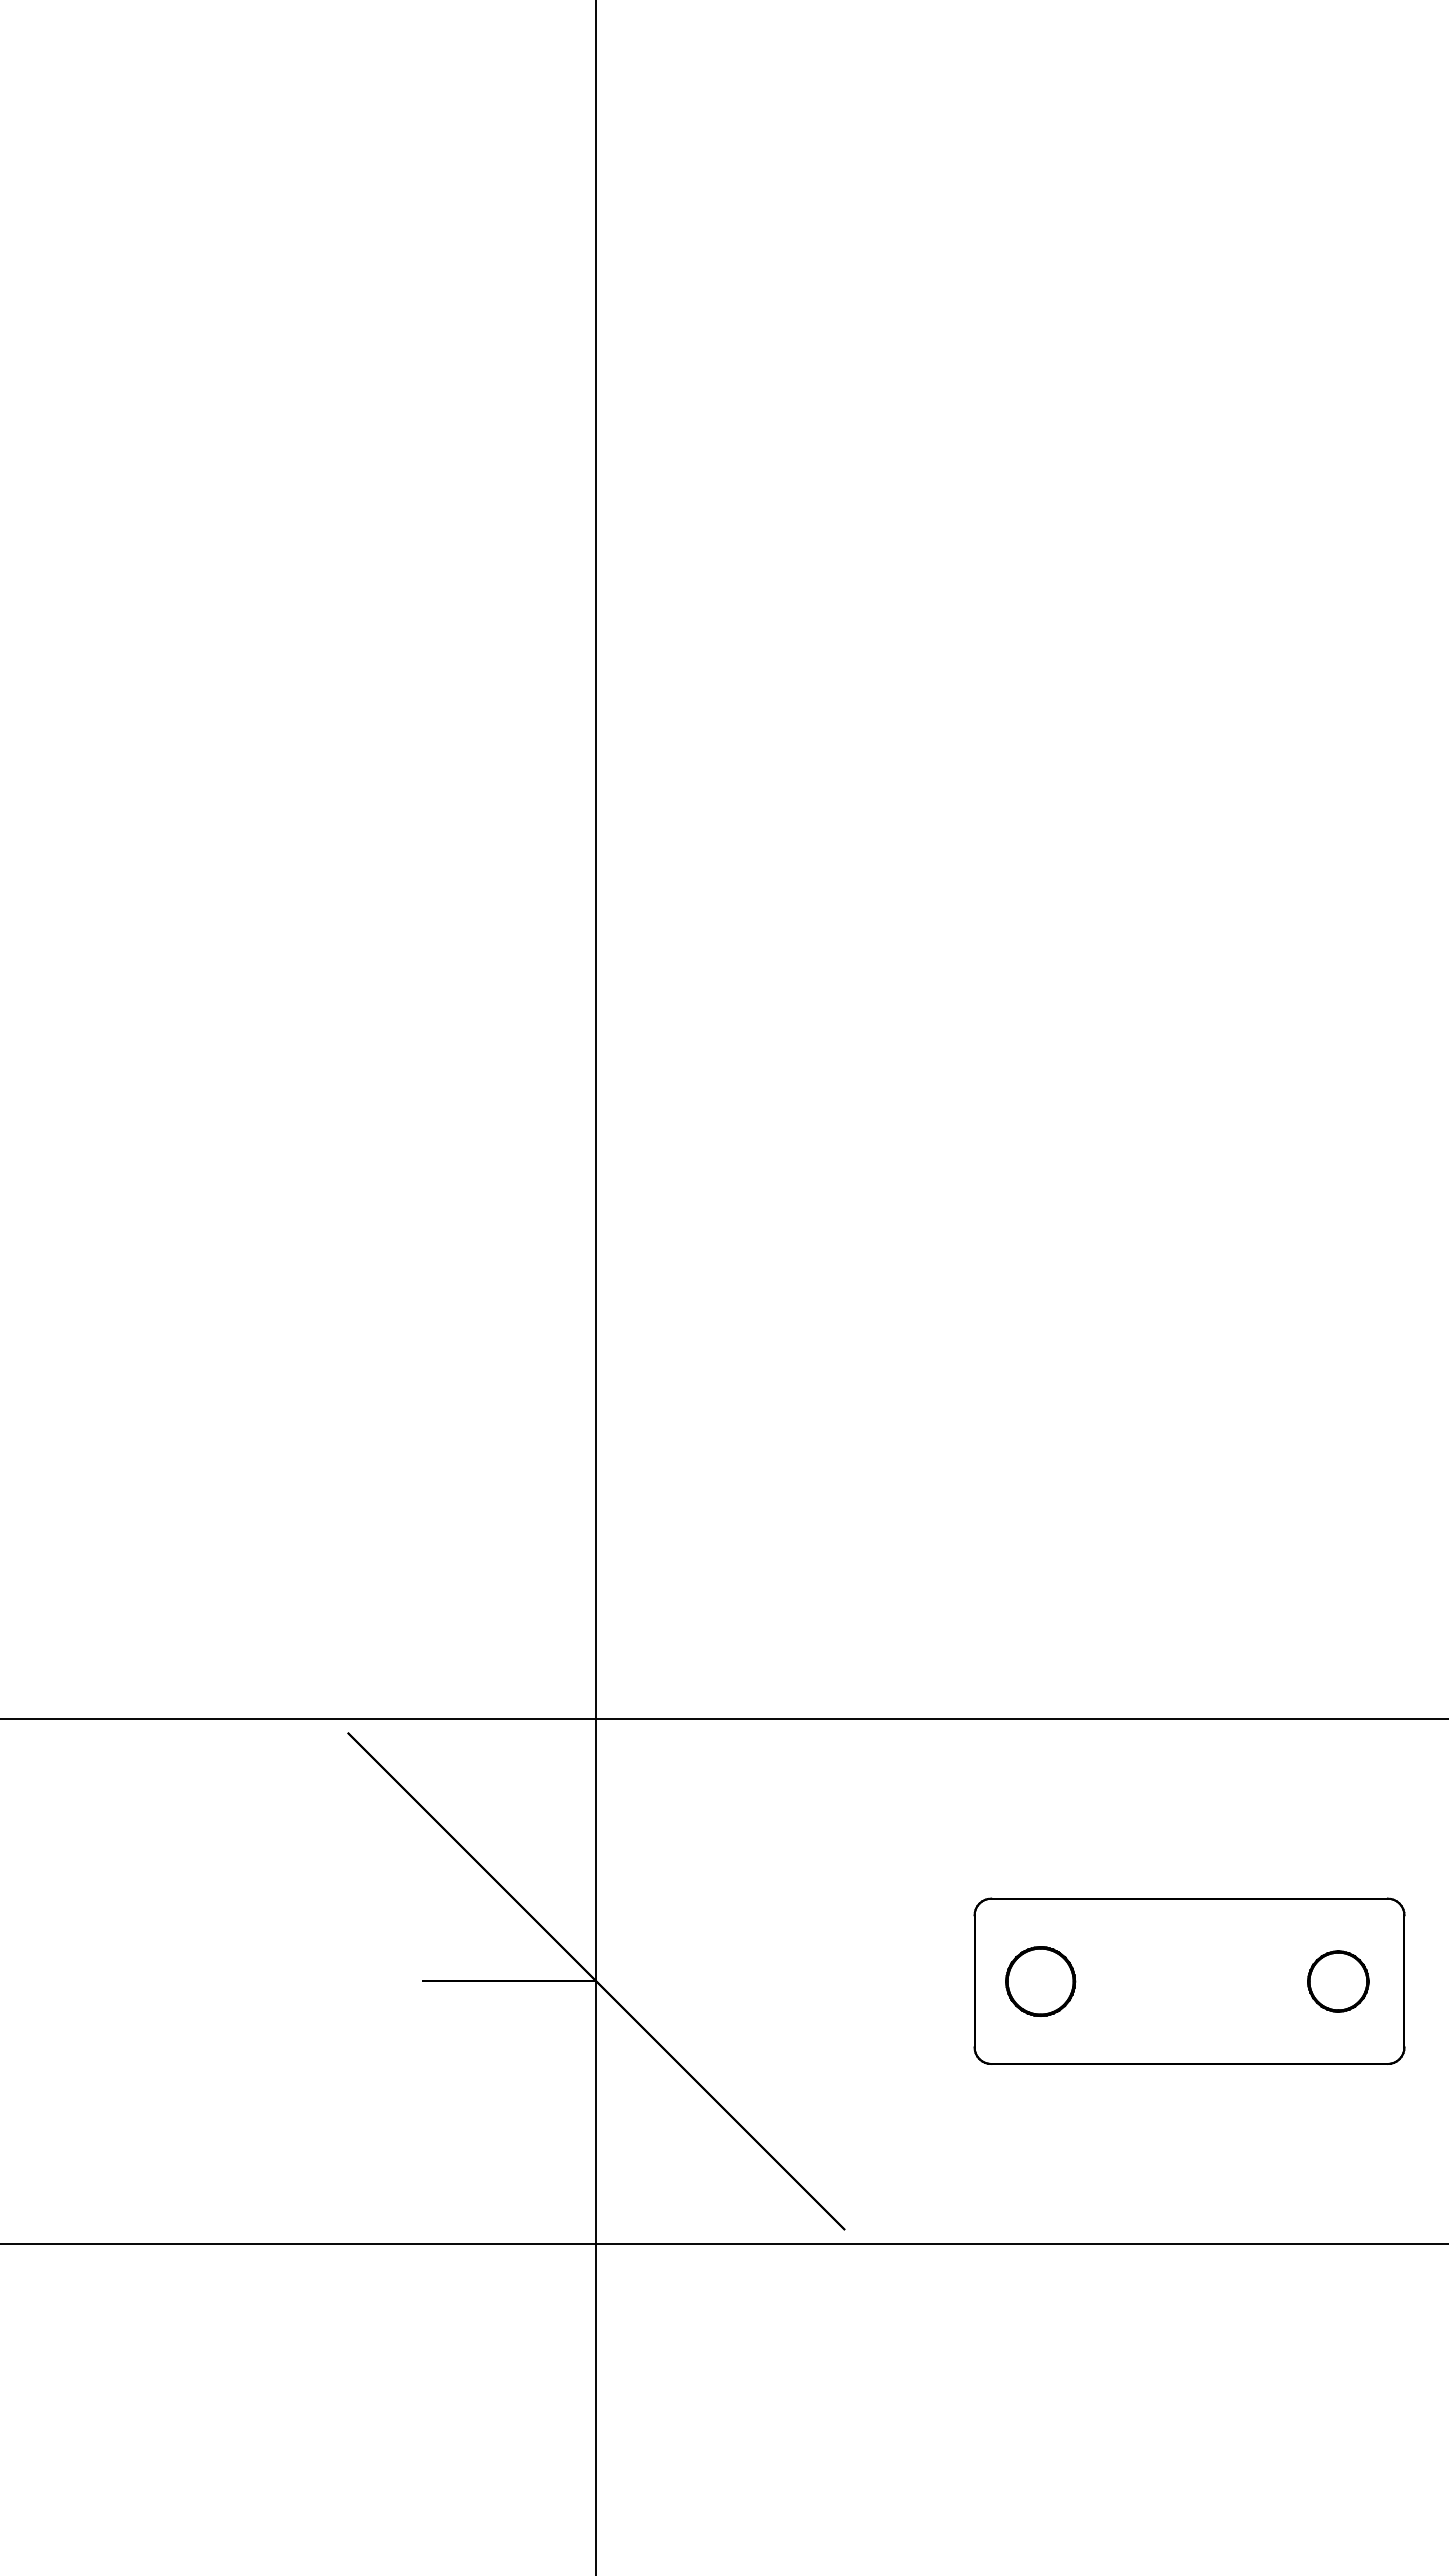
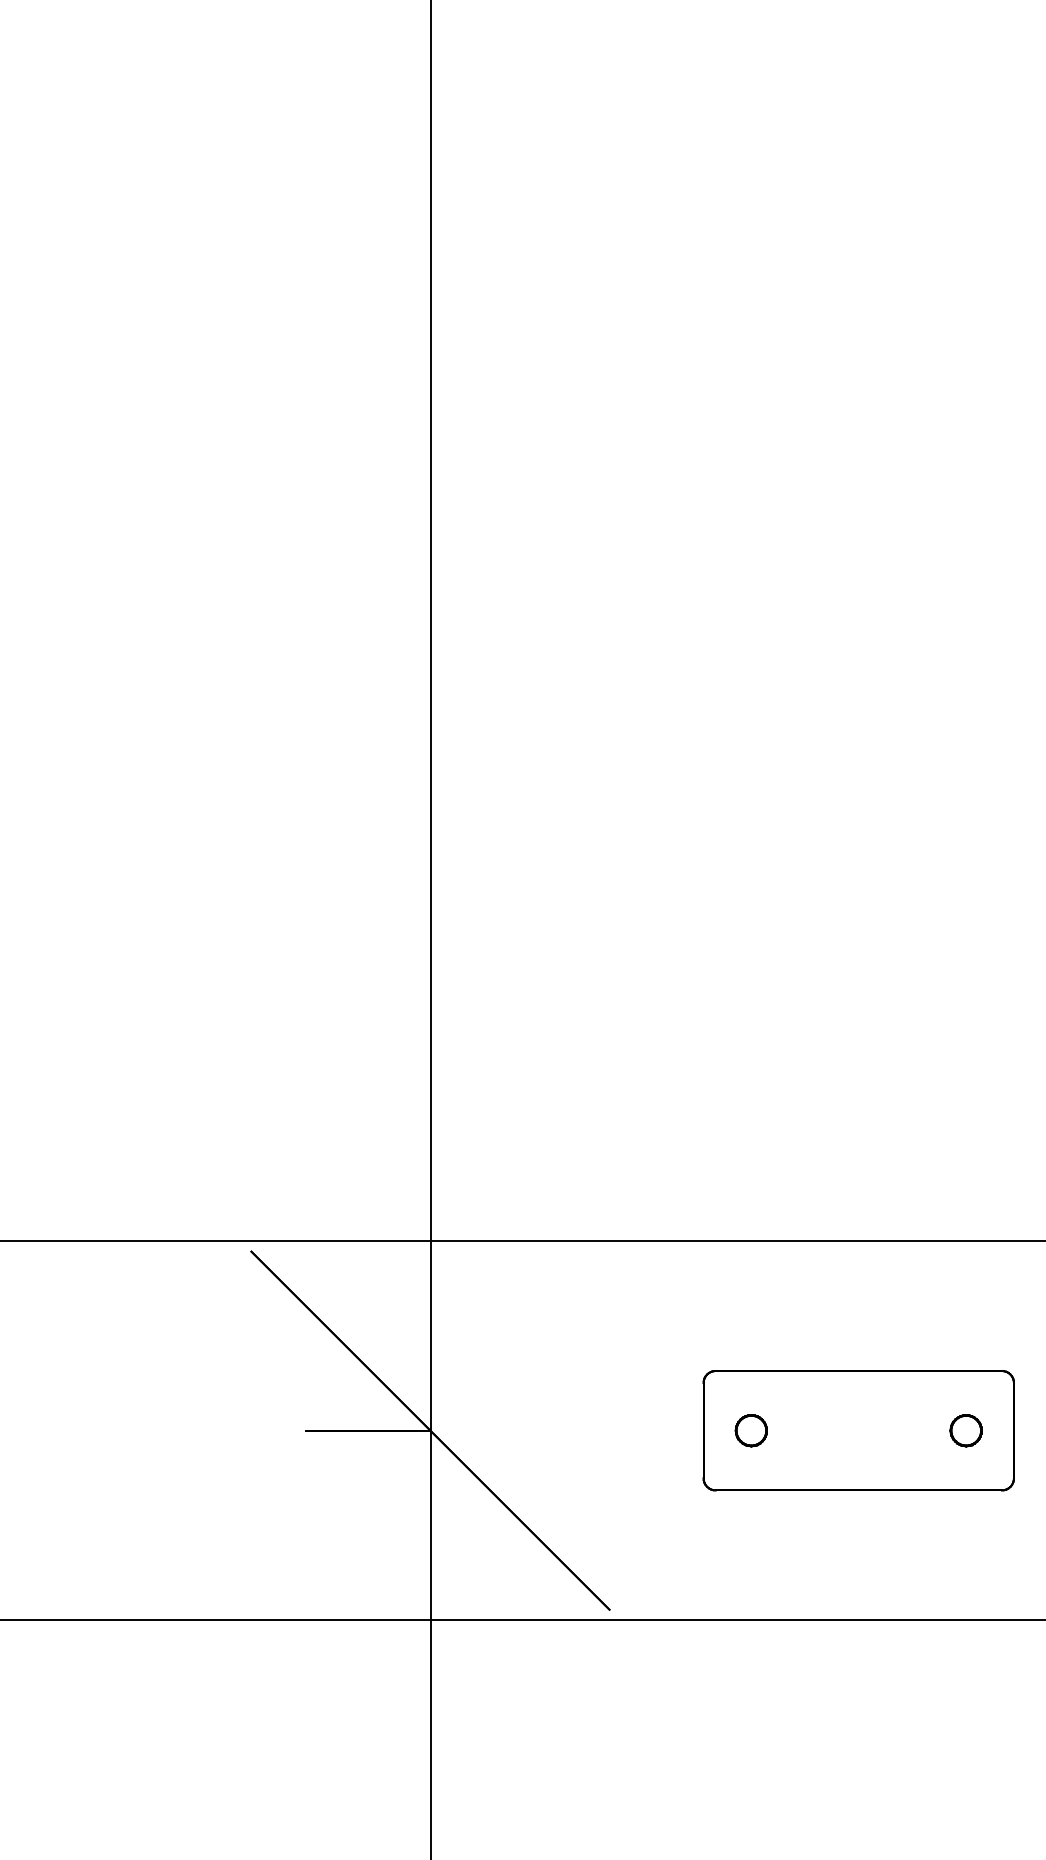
part: (1040, 1980) -> (751, 1430), size x0.62
part: (1337, 1980) -> (965, 1430), size x0.71

